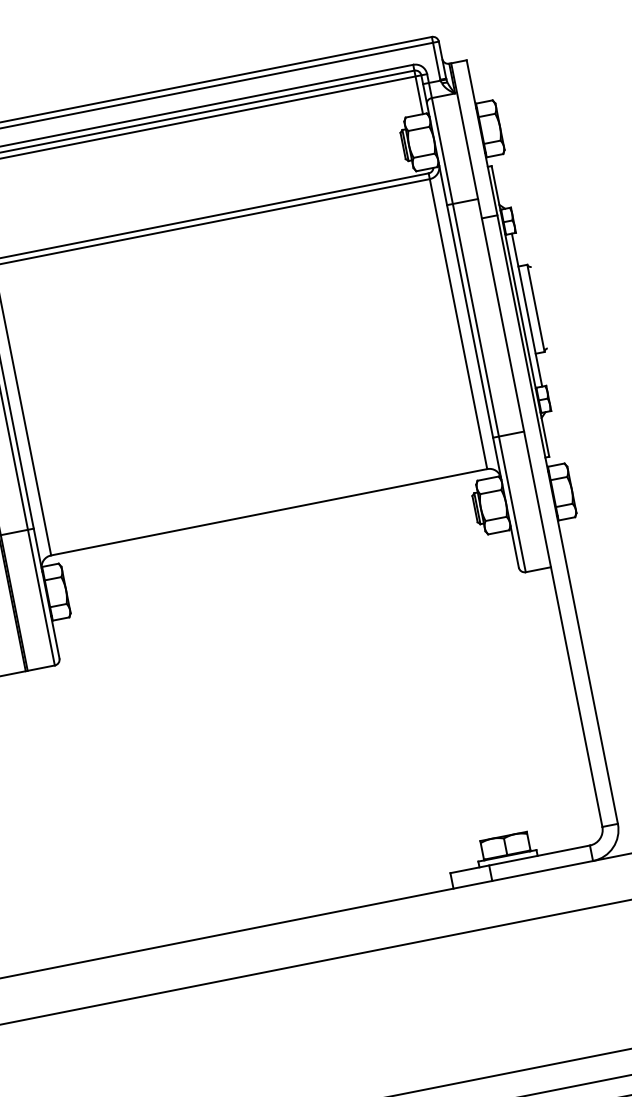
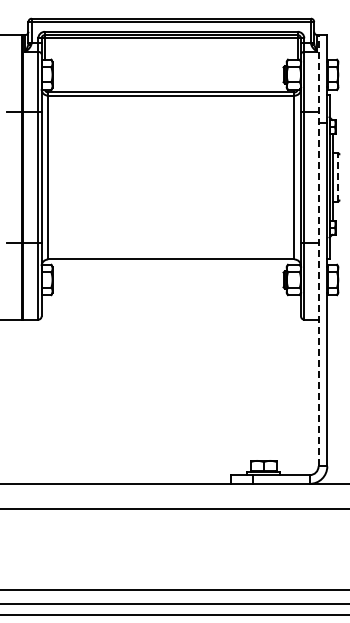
line: (536, 308) -> (338, 177), solid -> dashed
line: (526, 444) -> (318, 250), solid -> dashed

